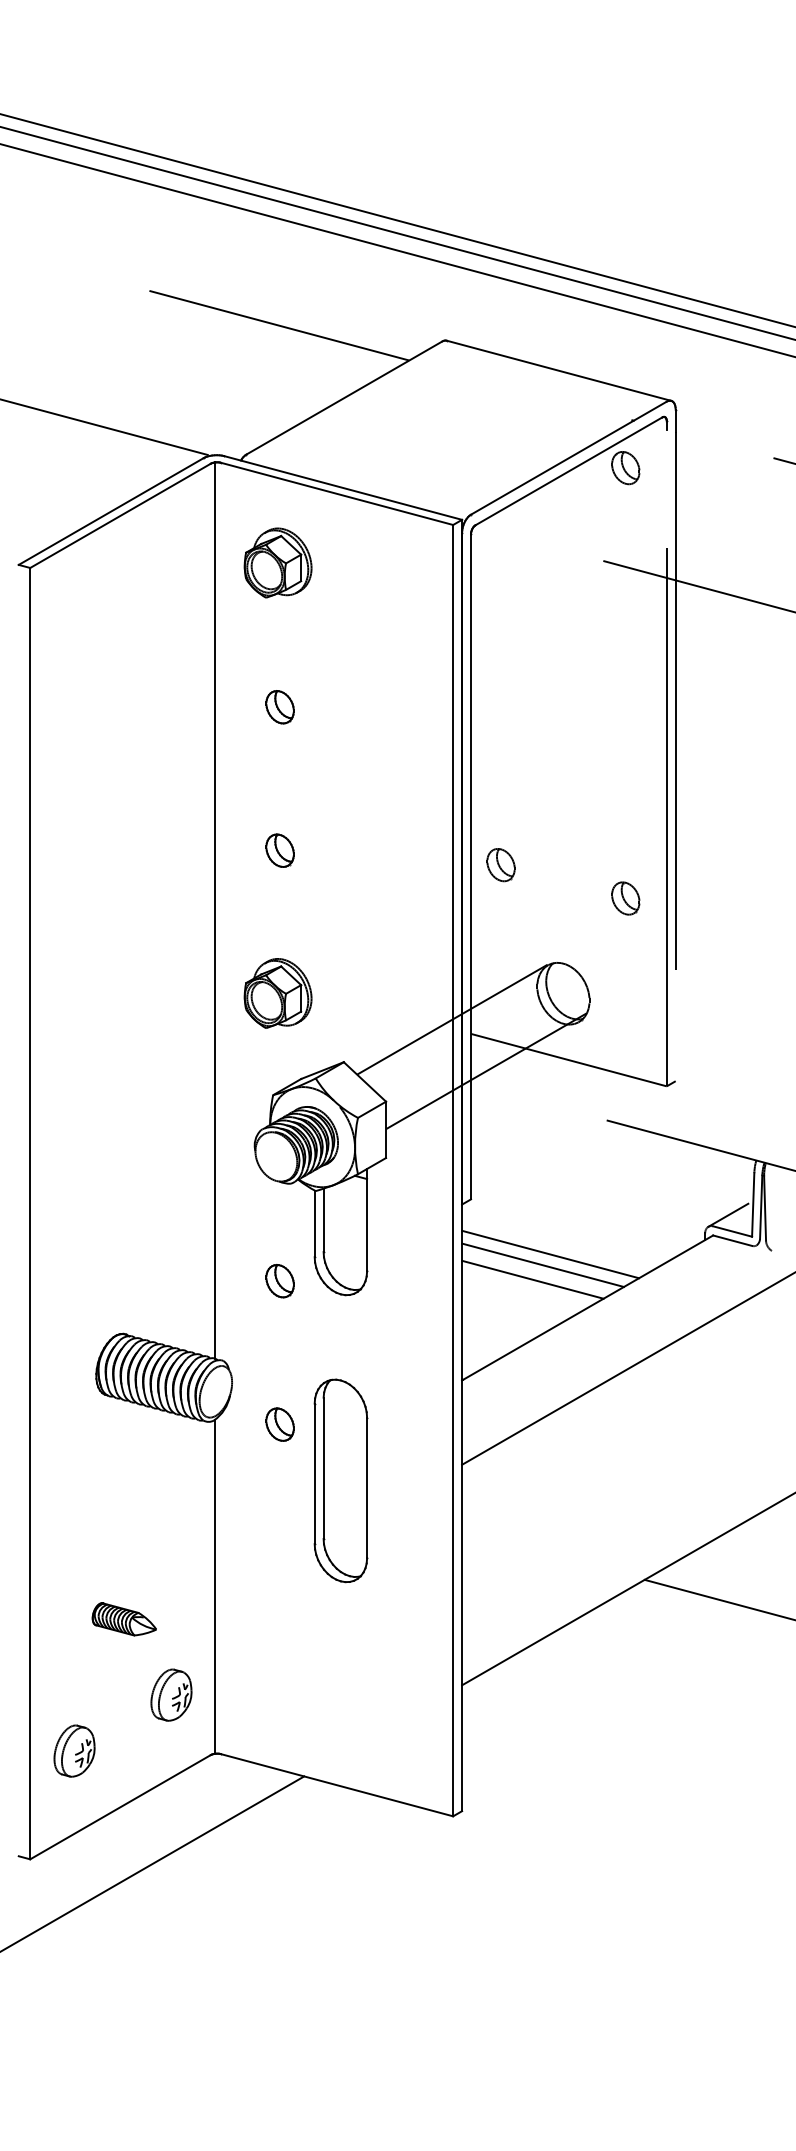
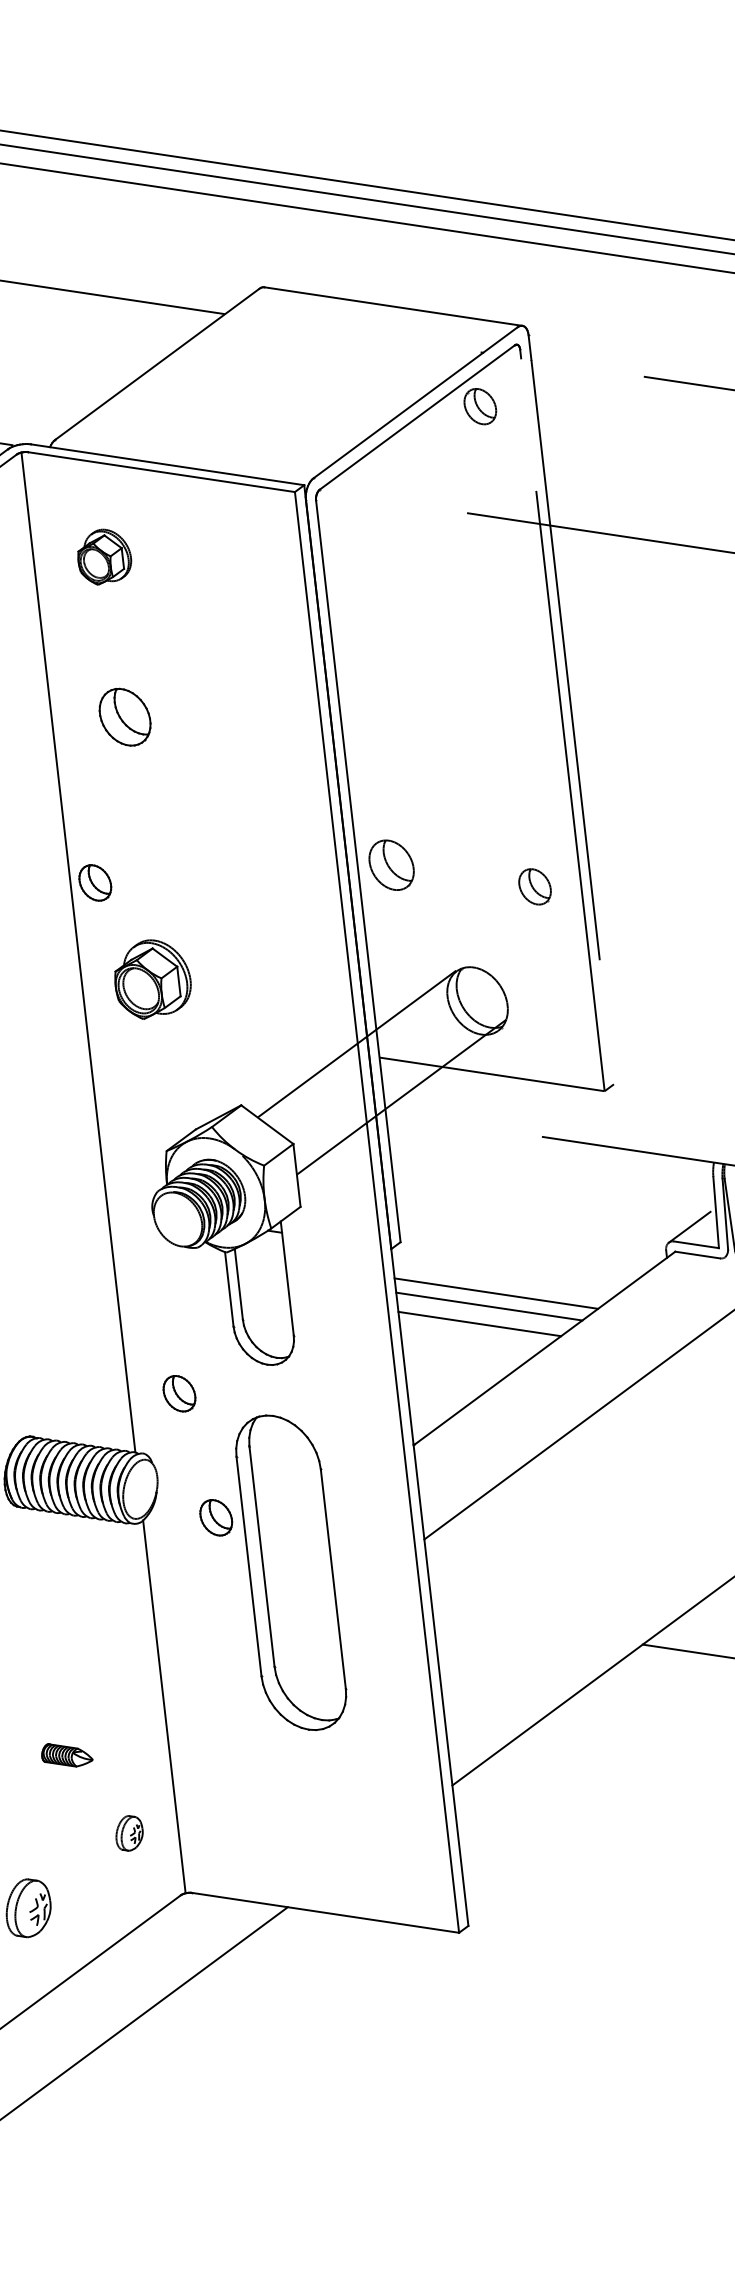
part: (277, 562) -> (103, 556), size x0.7
part: (279, 707) -> (124, 717), size x1.6
part: (279, 850) -> (94, 882), moved
part: (500, 865) -> (391, 865), size x1.4
part: (277, 993) -> (151, 979), moved
part: (279, 1281) -> (178, 1394), moved
part: (340, 1480) -> (290, 1572), size x1.4
part: (123, 1619) -> (66, 1755), size x0.7
part: (171, 1694) -> (129, 1832), size x0.6

